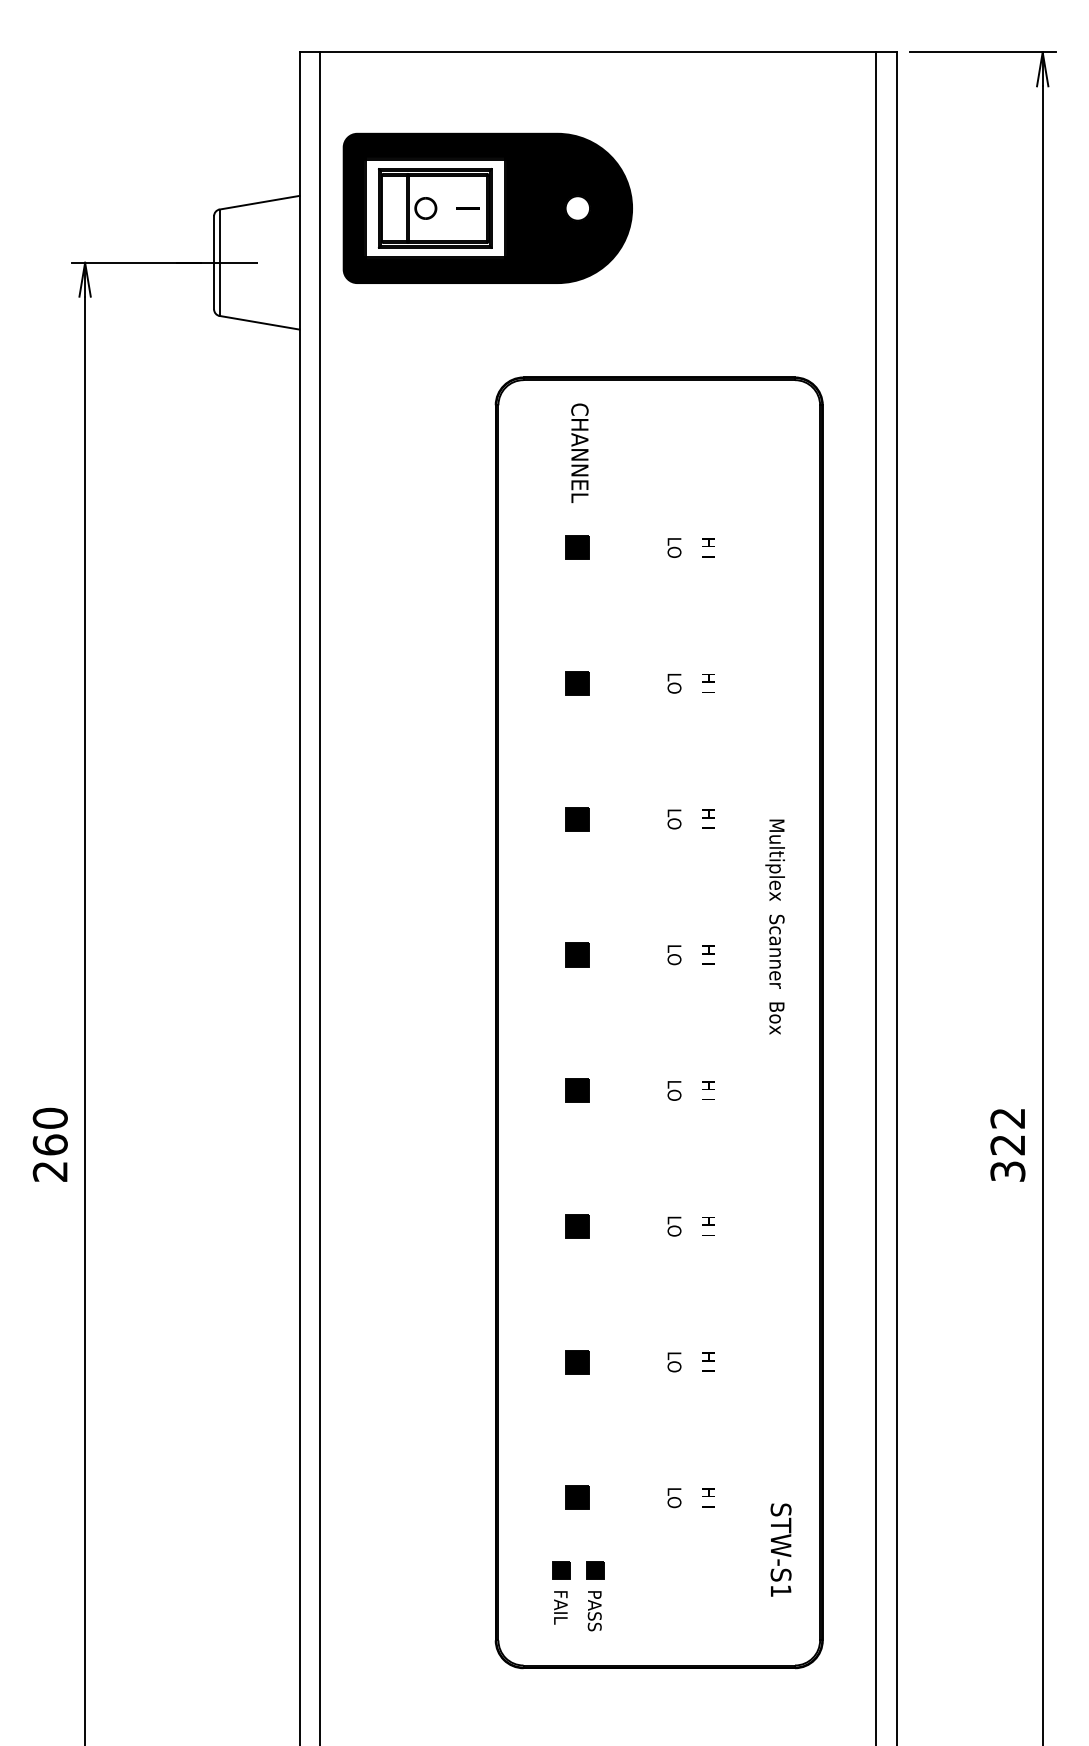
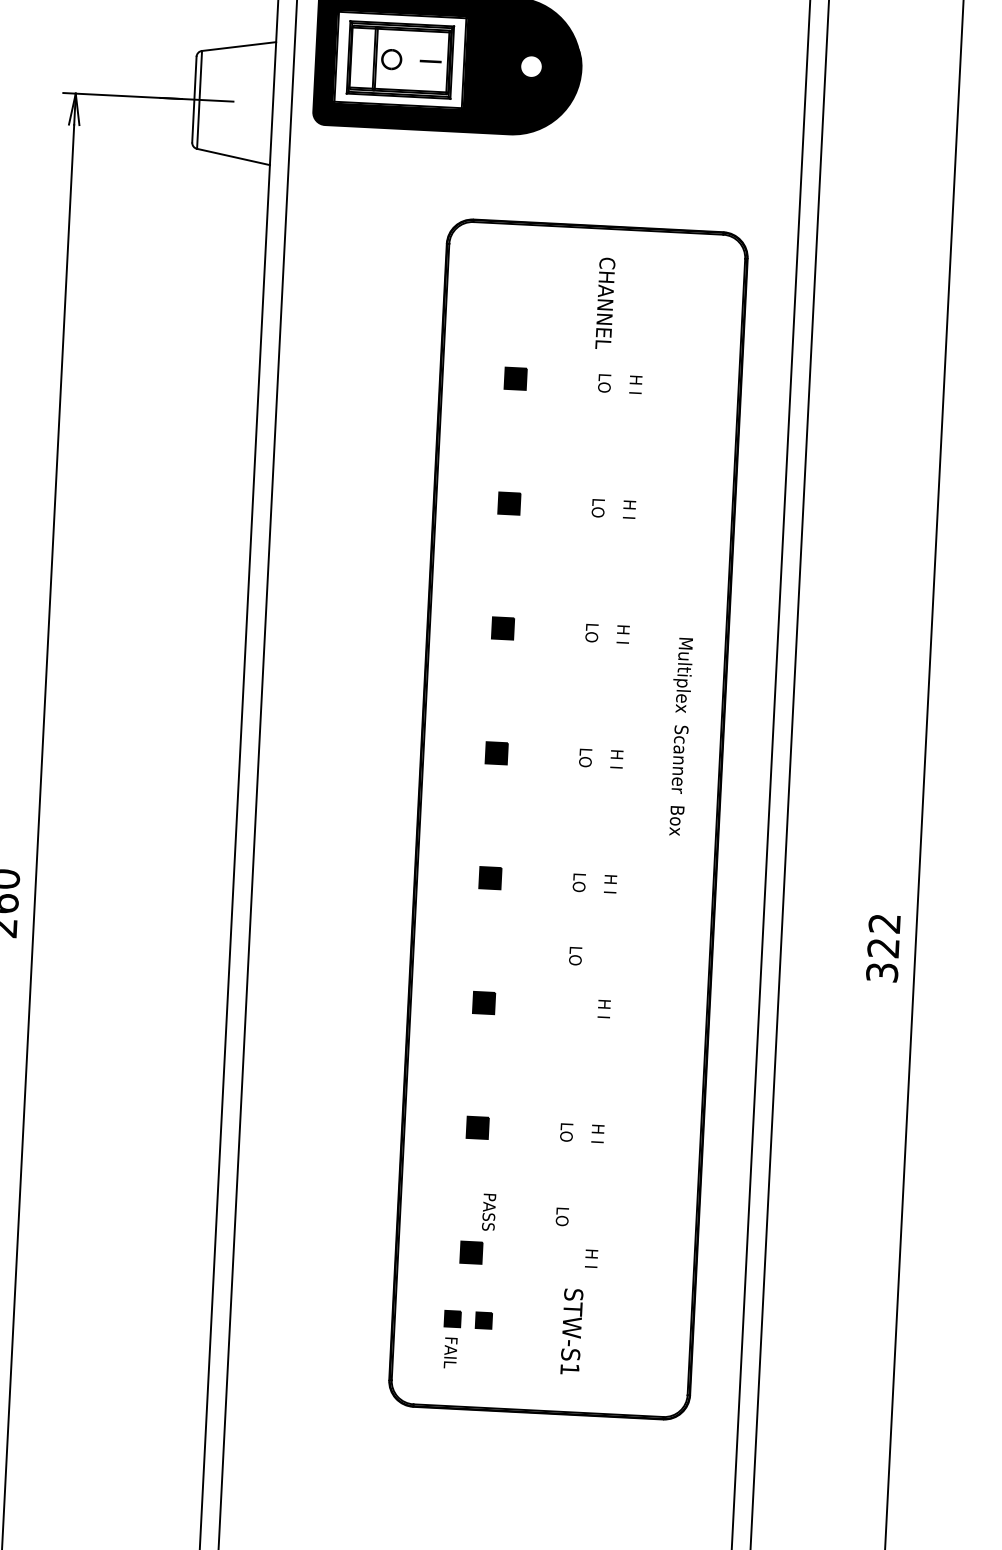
text: (579, 453) -> (604, 303), moved
text: (674, 1226) -> (575, 956), moved
text: (674, 1498) -> (562, 1217), moved
text: (780, 1549) -> (571, 1331), moved
text: (594, 1611) -> (488, 1212), moved

